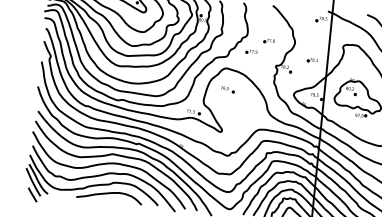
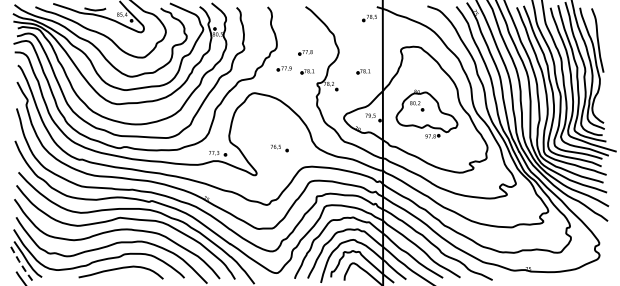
part: (269, 55) -> (307, 71), added
part: (227, 89) -> (279, 148), moved
line: (33, 182) -> (21, 264), solid -> dashed

